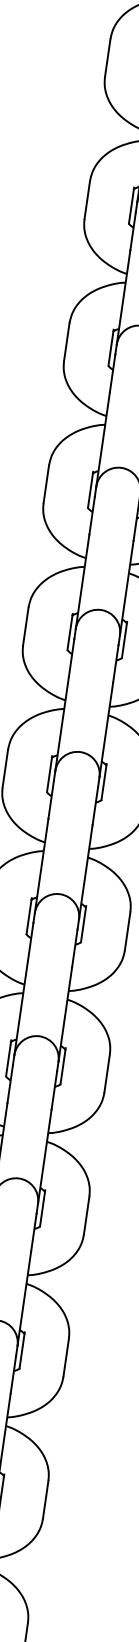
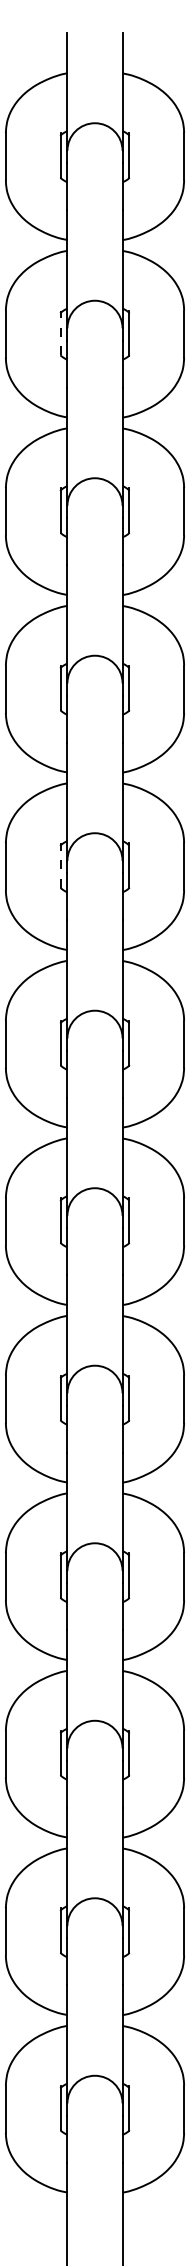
line: (131, 205) -> (60, 332), solid -> dashed
line: (69, 631) -> (60, 864), solid -> dashed

